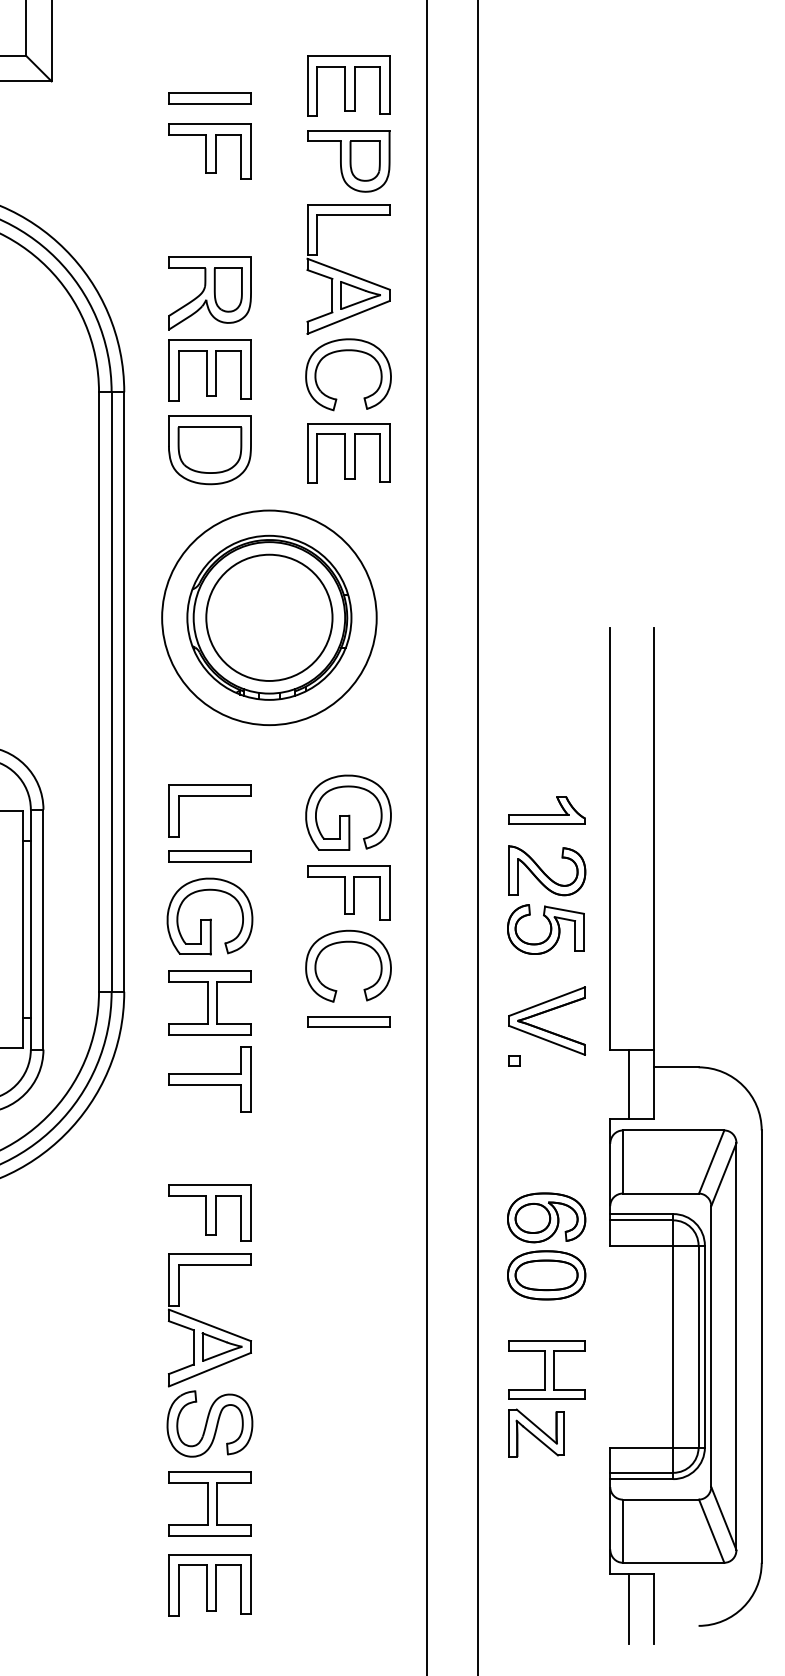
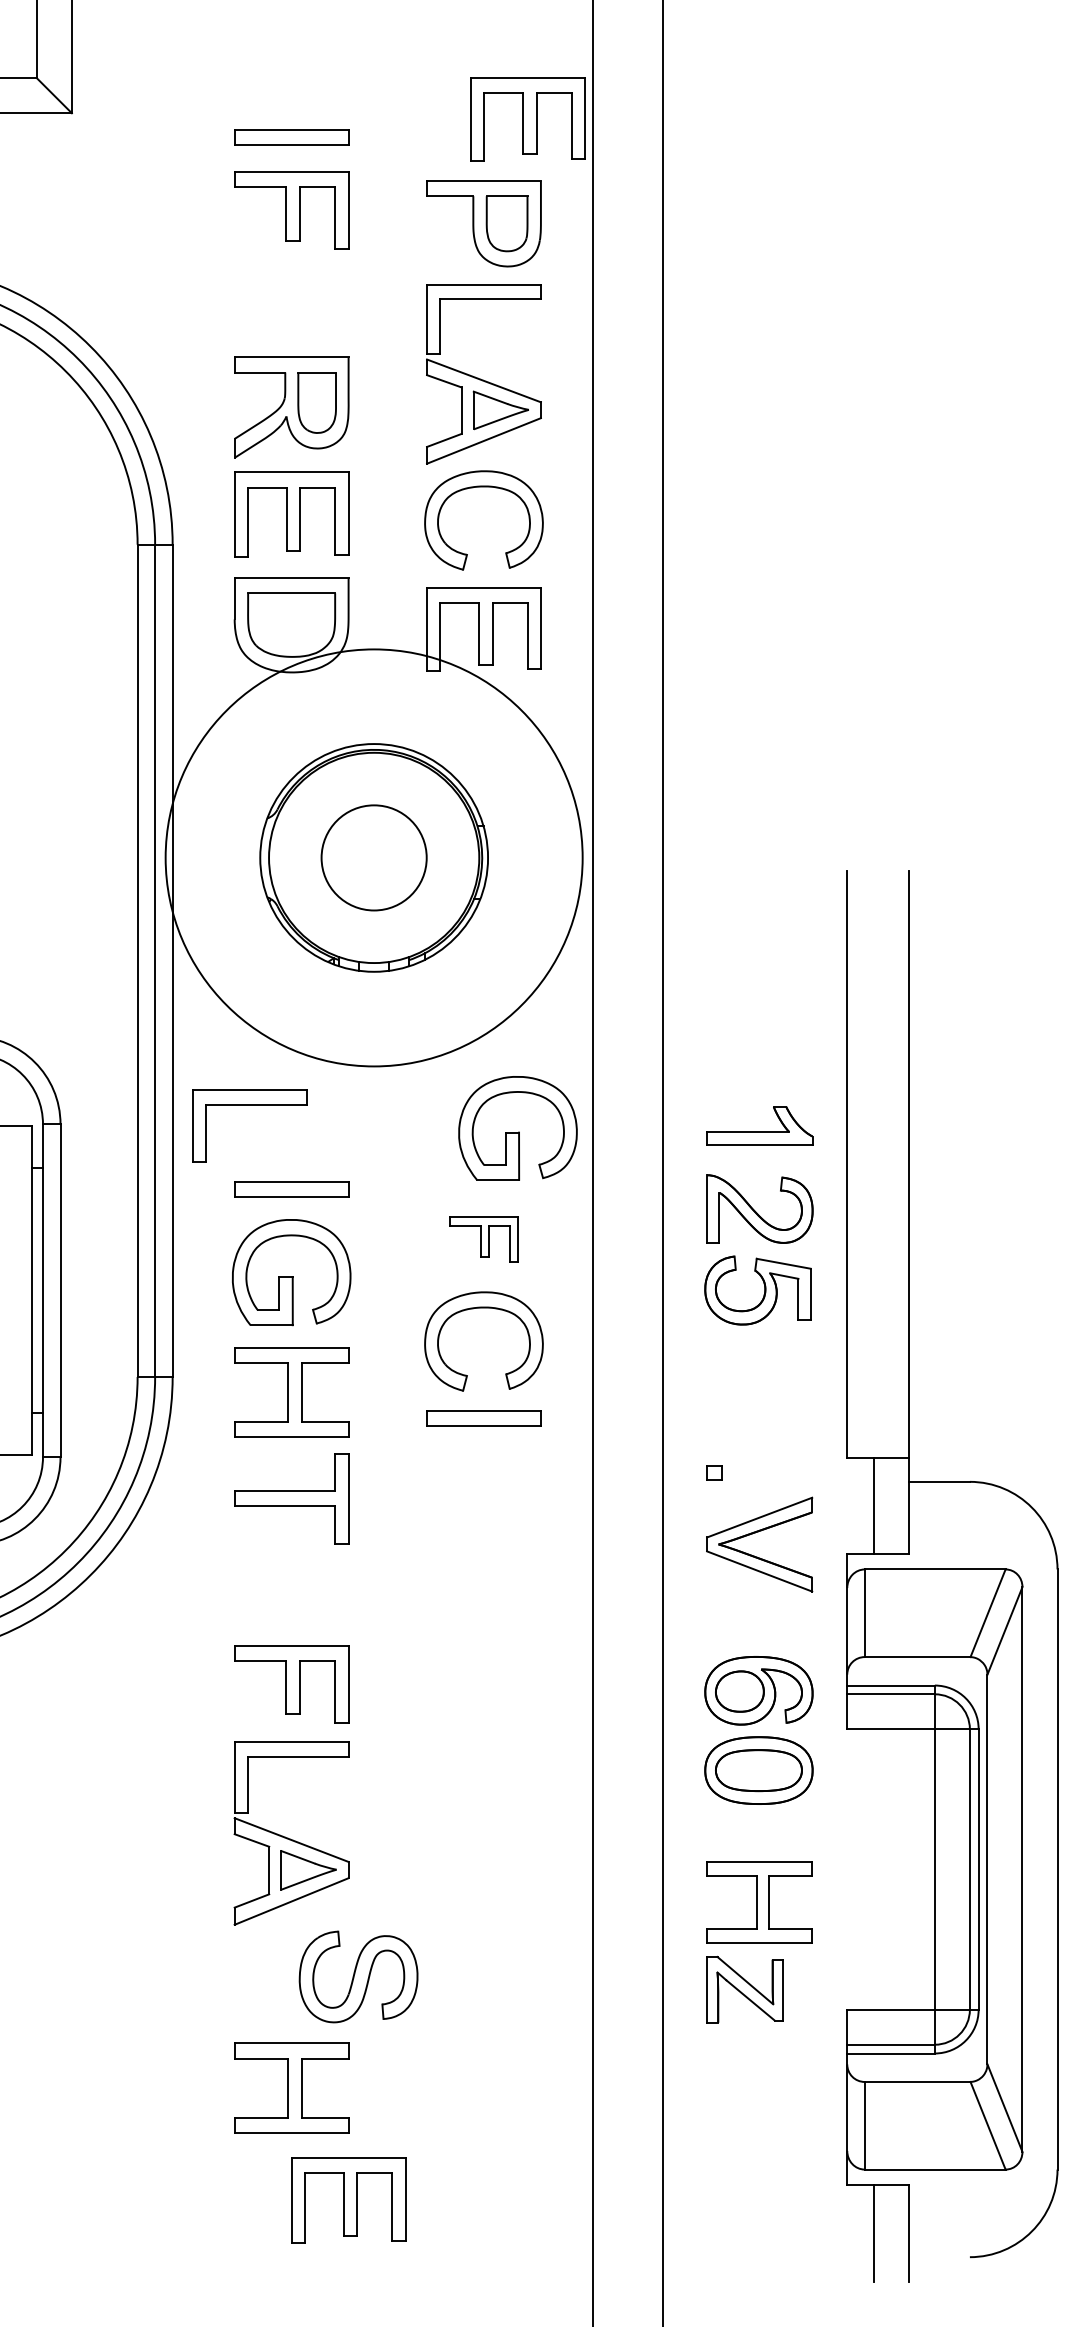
part: (348, 85) -> (527, 119), moved
circle: (268, 617) -> (373, 857), size x0.6
circle: (269, 617) -> (374, 857), size x1.4
part: (209, 796) -> (249, 1105), moved
part: (348, 812) -> (517, 1128), moved
part: (348, 892) -> (483, 1239), size x0.6
part: (544, 1013) -> (755, 1533), moved
part: (209, 1423) -> (358, 1976), moved
part: (209, 1585) -> (348, 2200), moved

